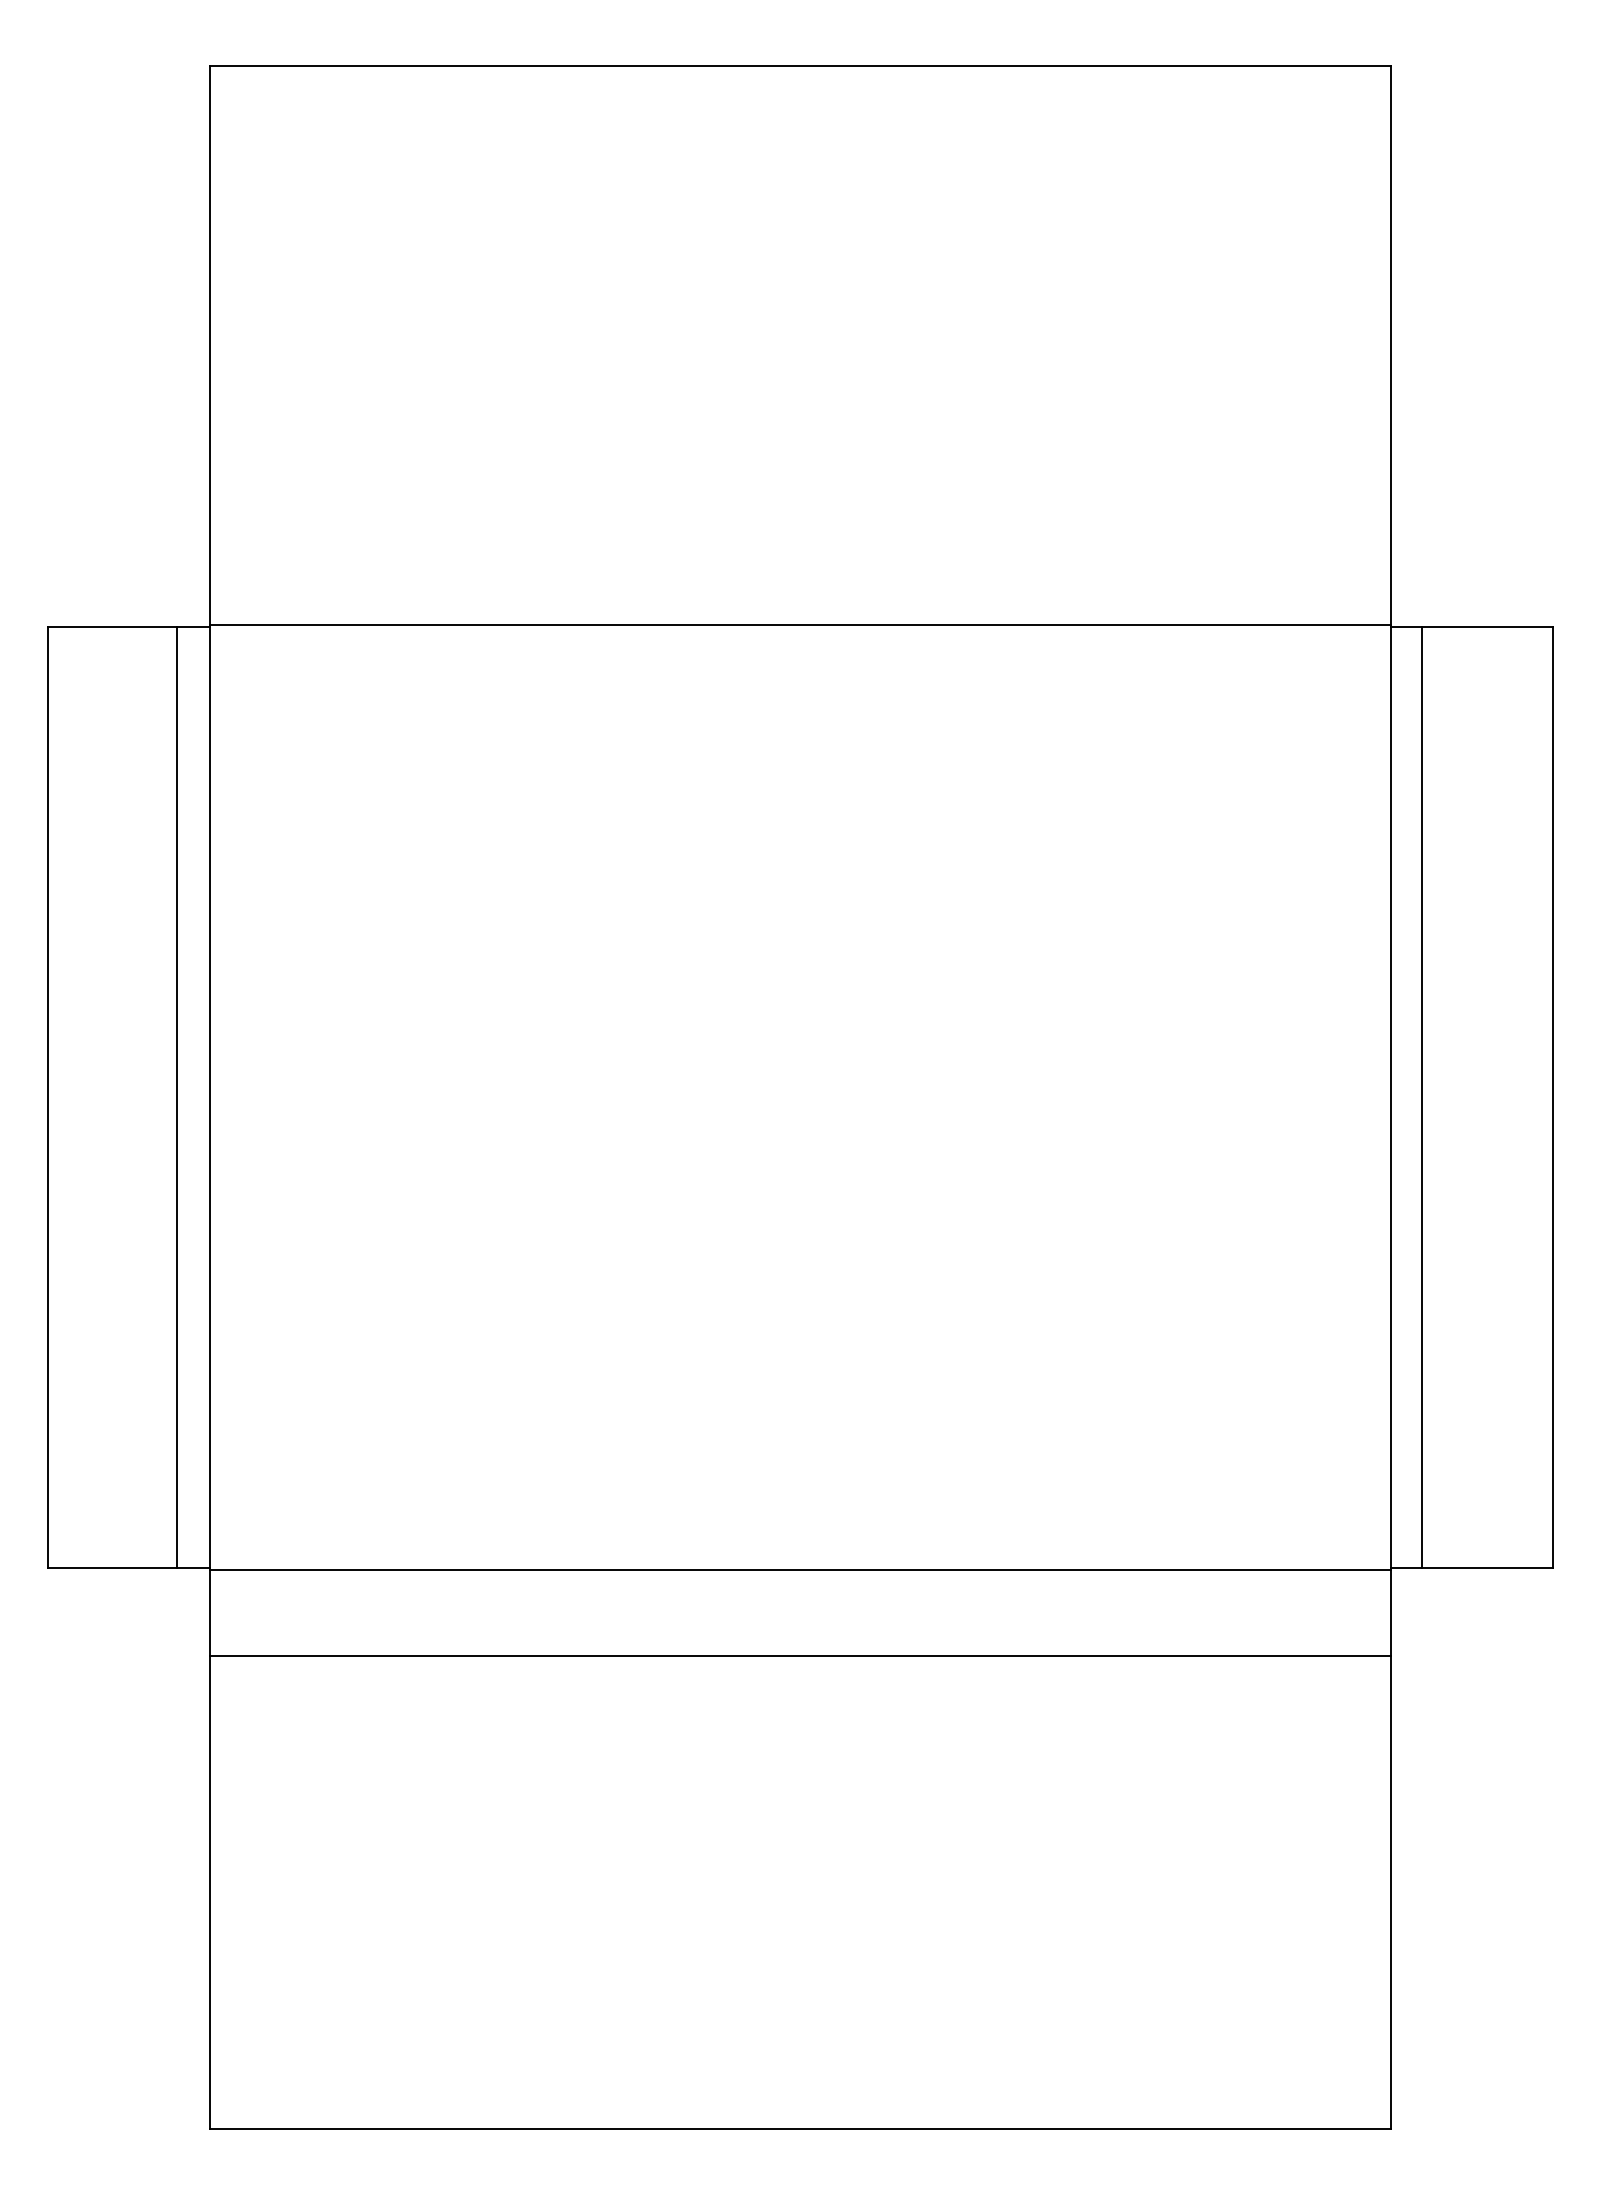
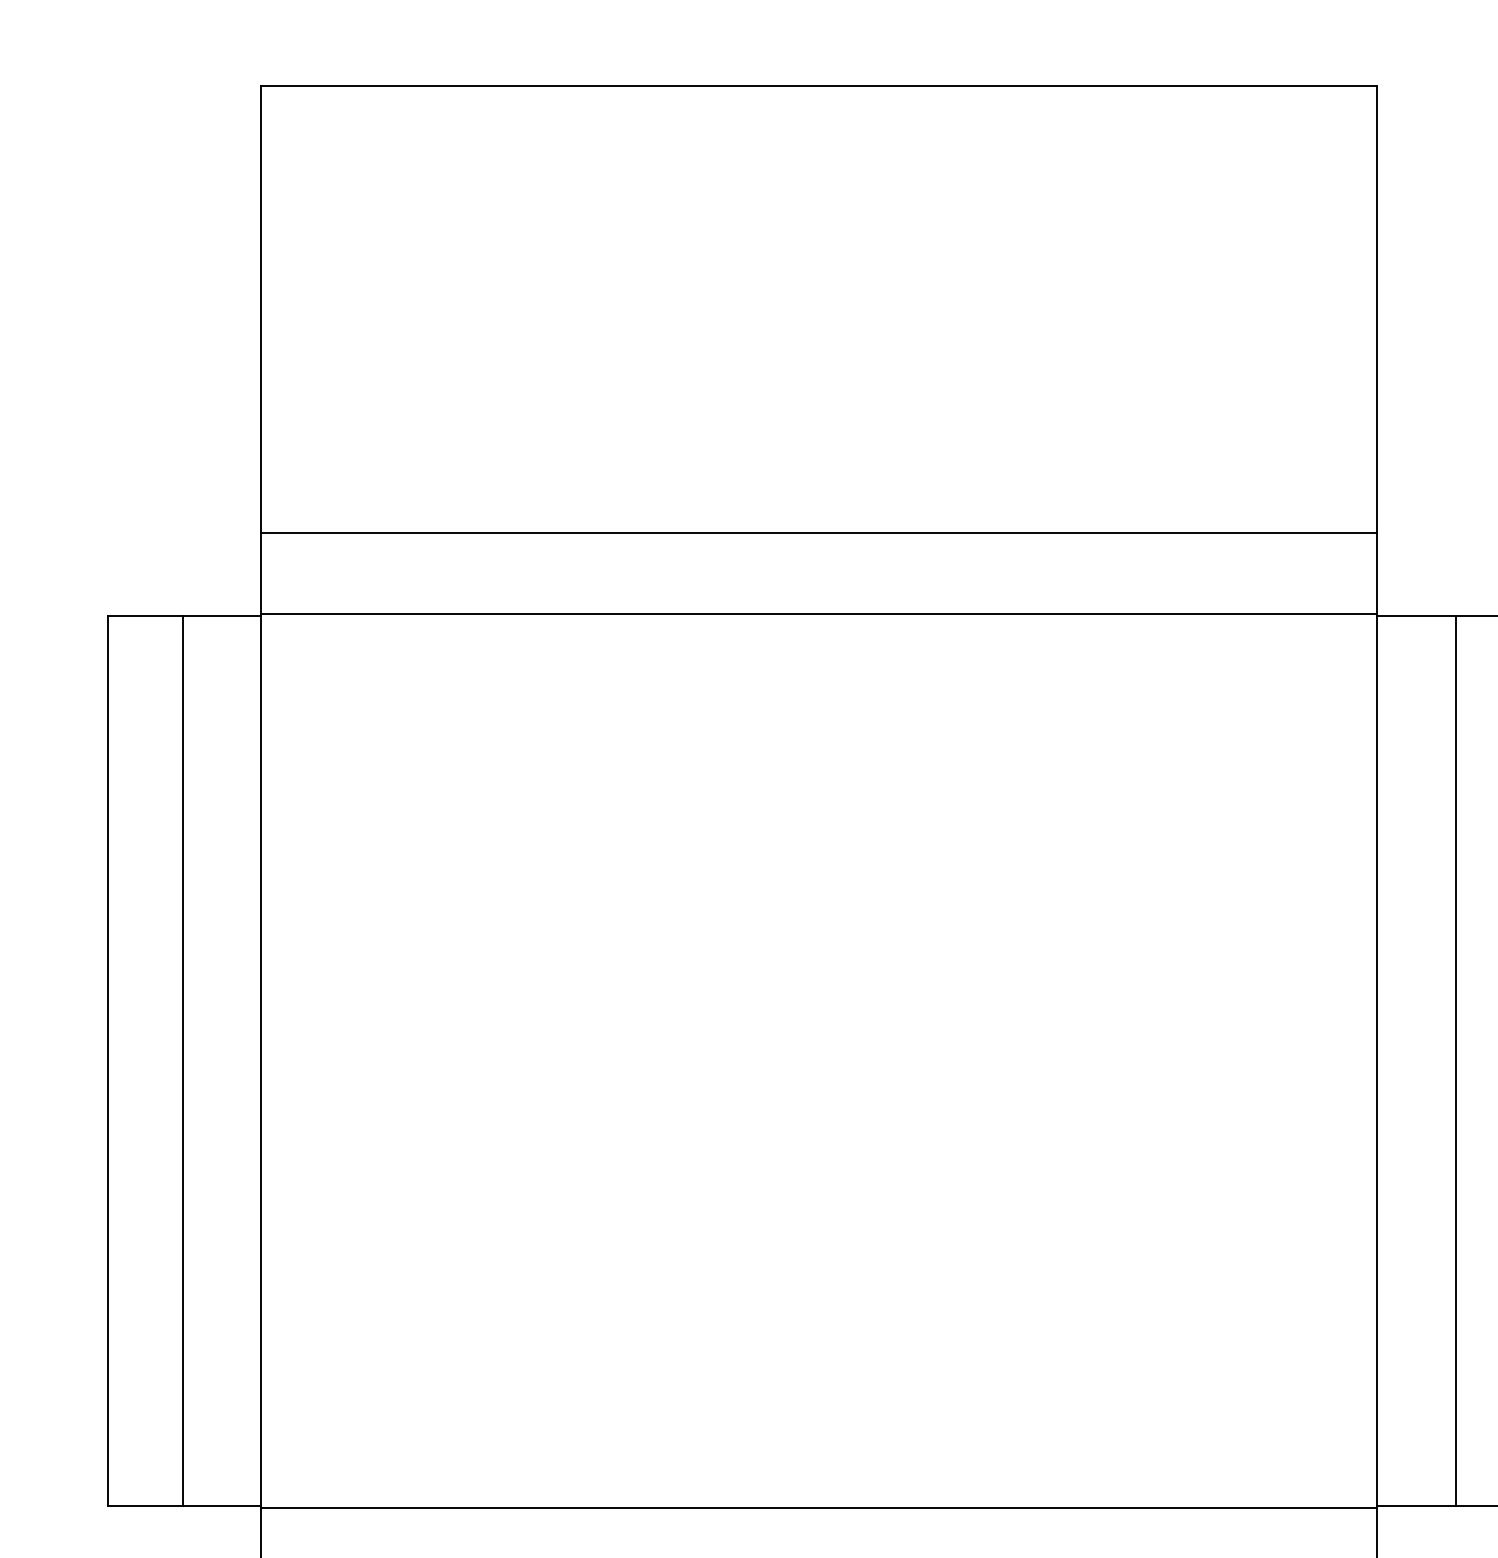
line: (800, 538) -> (819, 532), added
line: (176, 1097) -> (182, 1061), moved
line: (1422, 1097) -> (1456, 1061), moved

